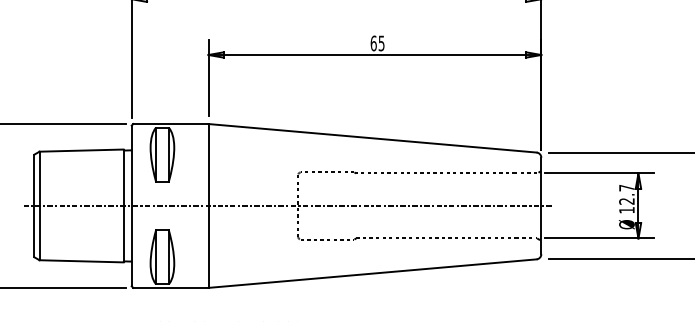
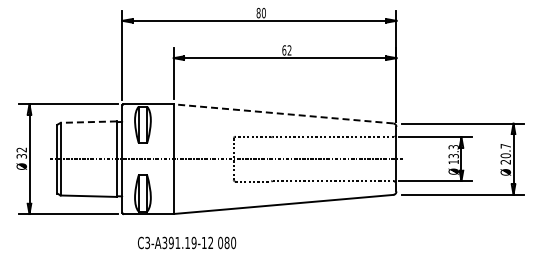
text: (381, 43) -> (289, 50), 65 -> 62
line: (372, 137) -> (283, 113), solid -> dashed
line: (81, 151) -> (88, 122), solid -> dashed
text: (626, 194) -> (453, 151), 12.7 -> 13.3

